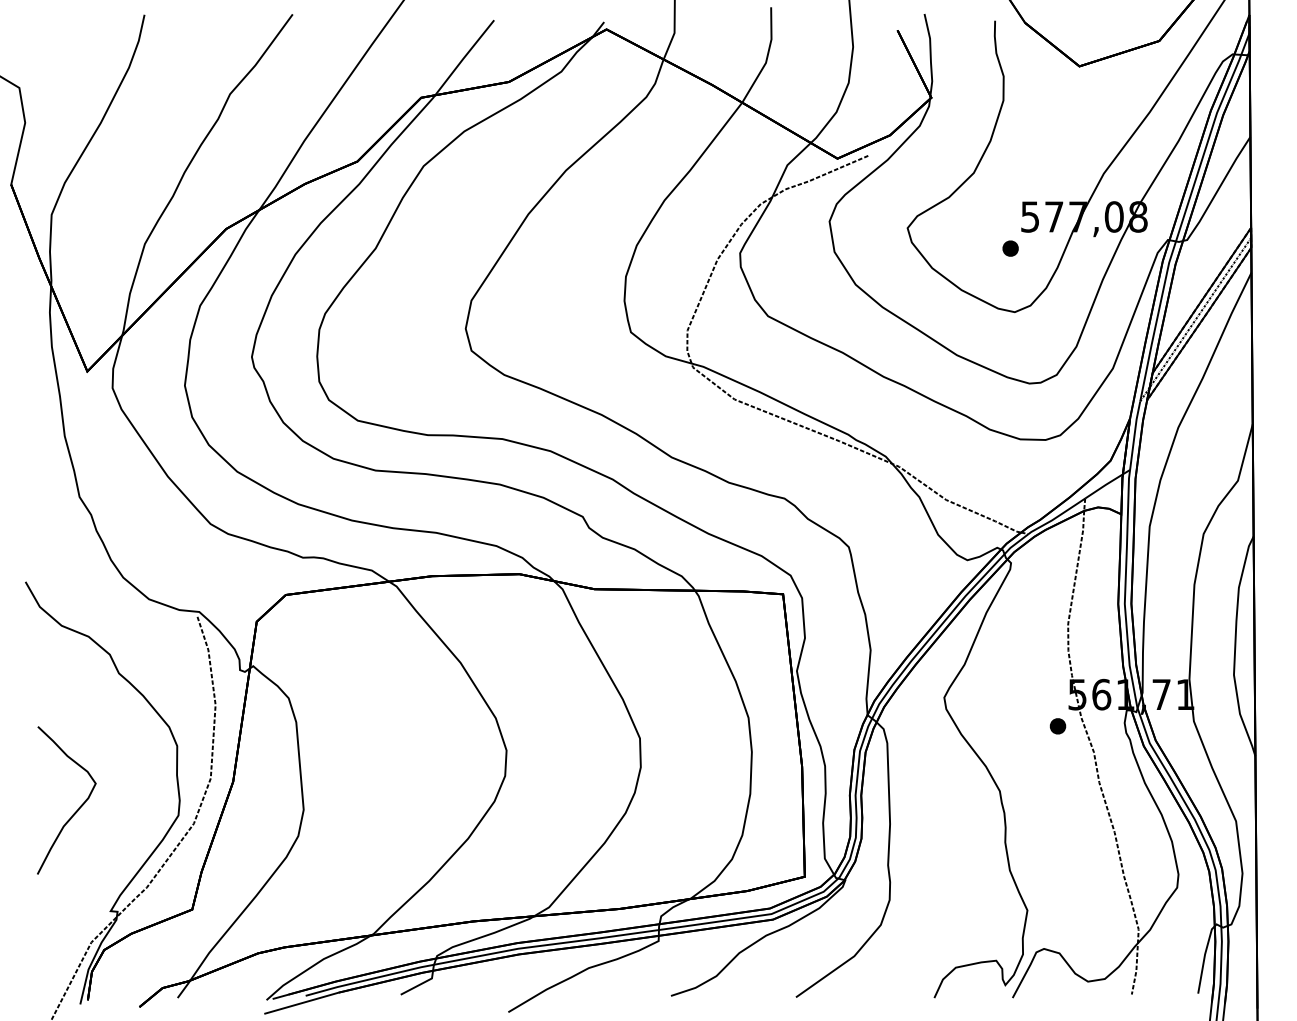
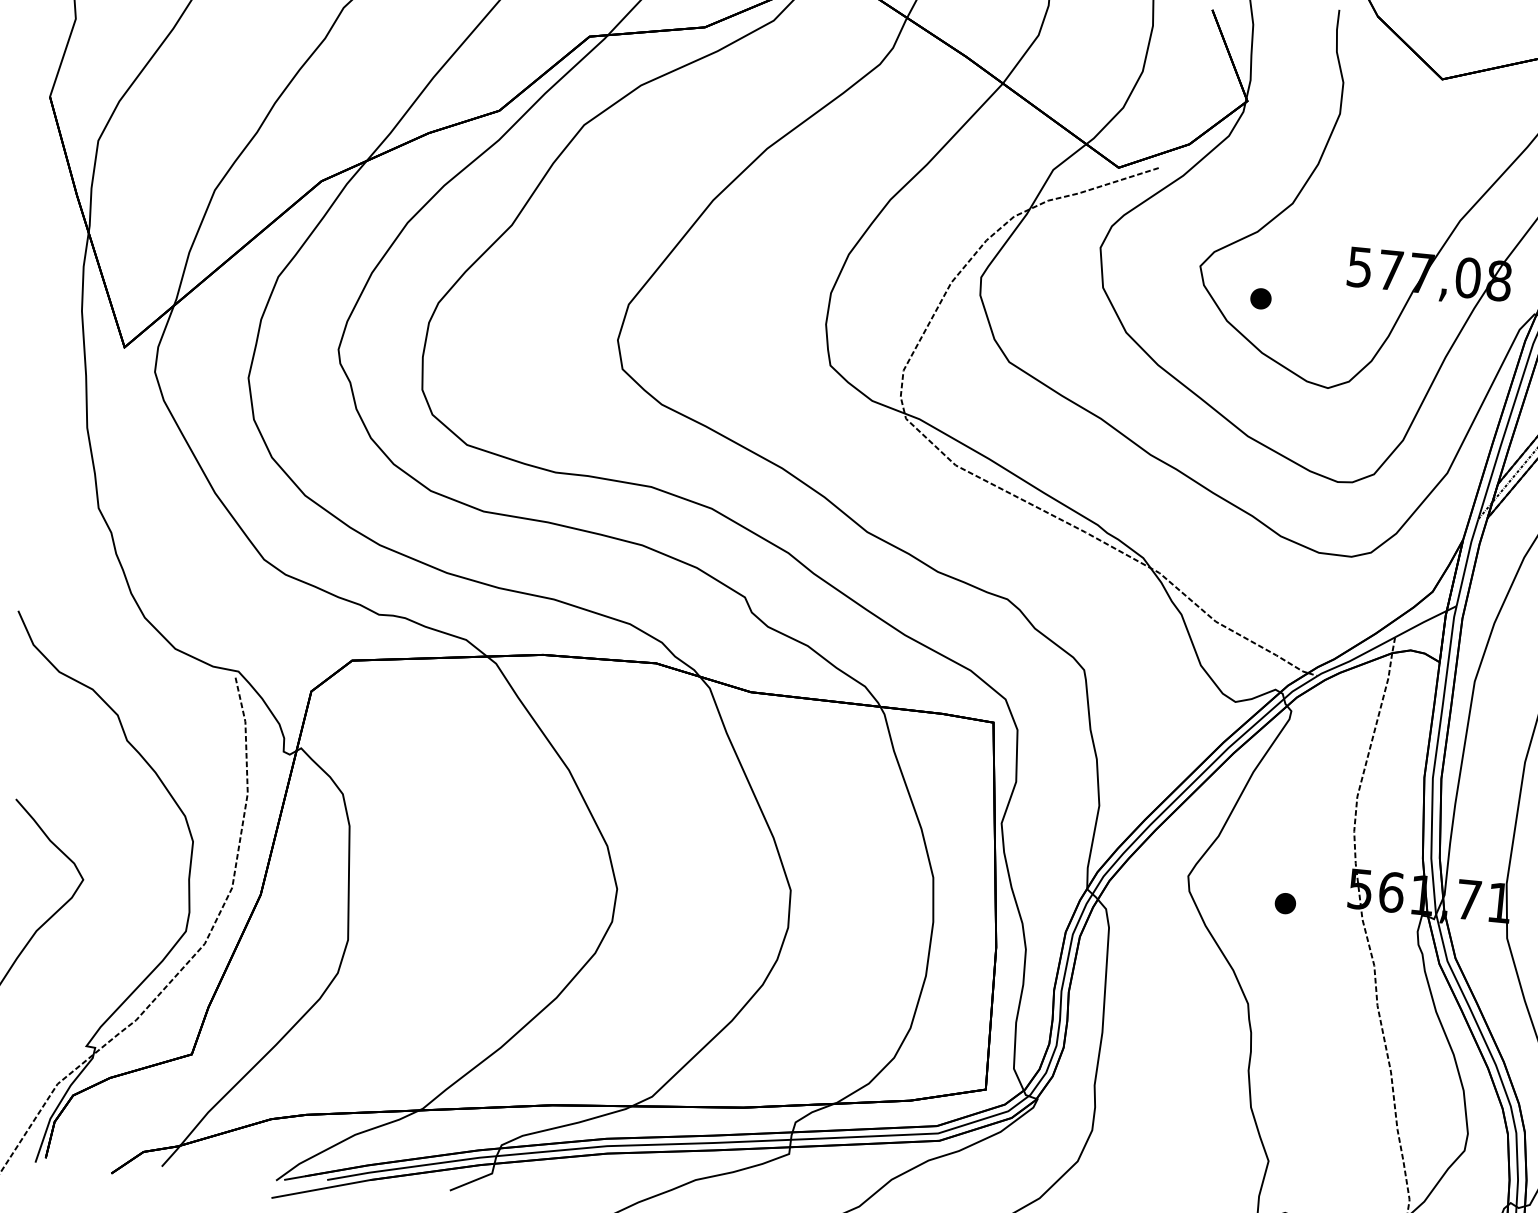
part: (1010, 248) -> (1260, 298), moved
part: (1057, 726) -> (1284, 903), moved

